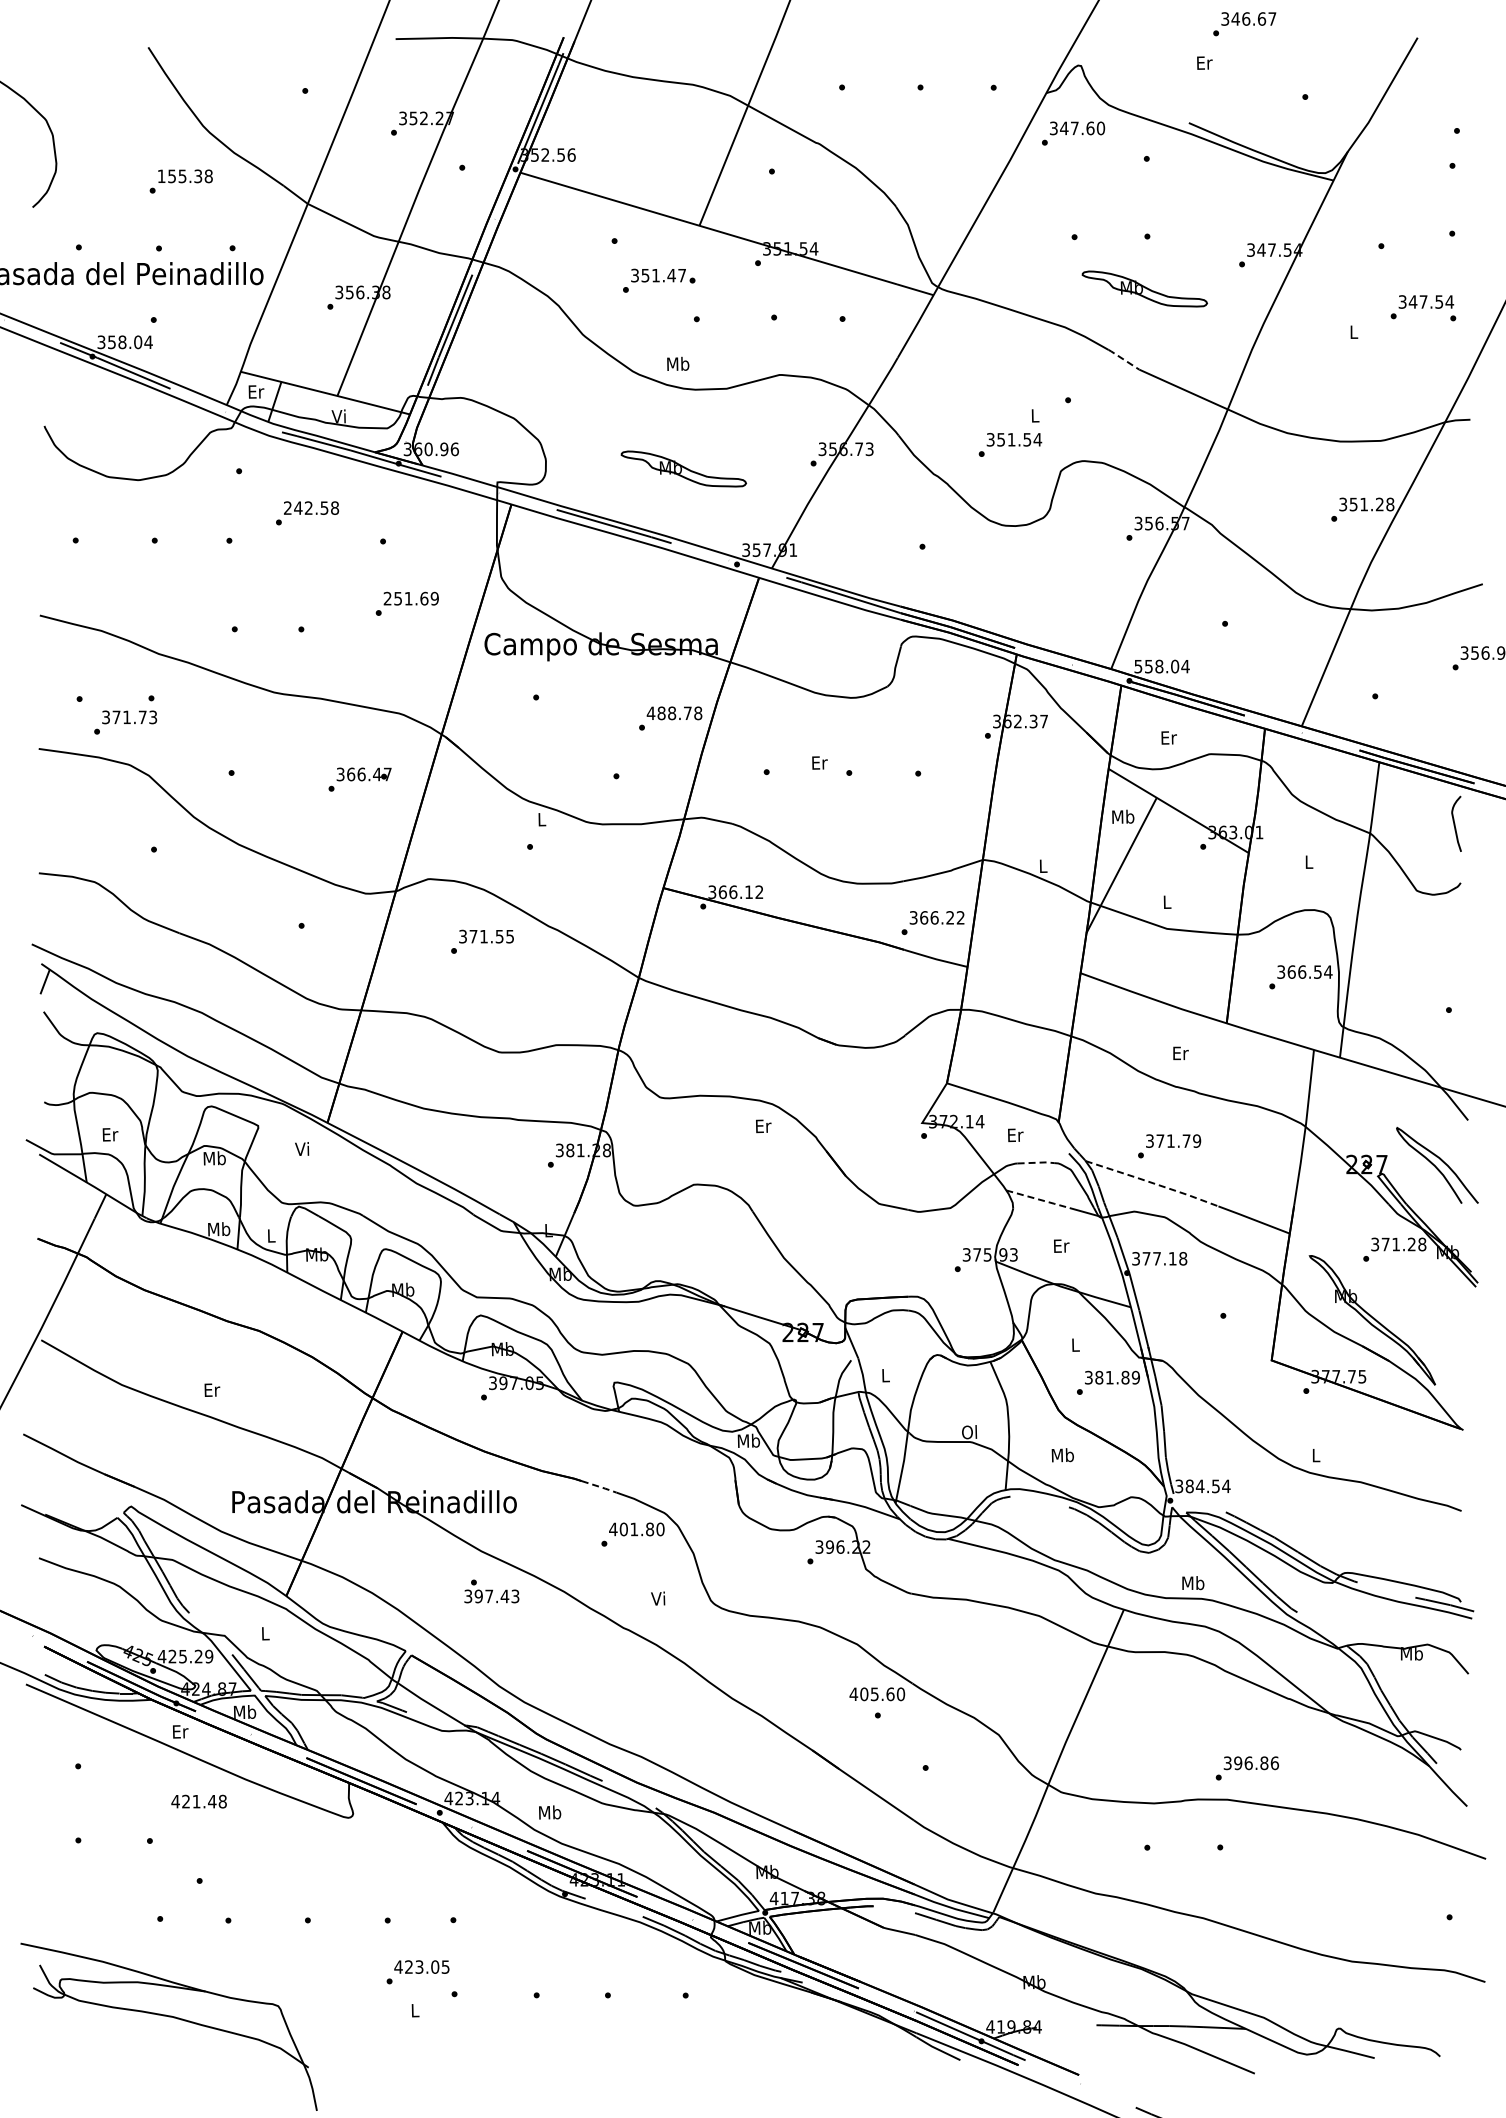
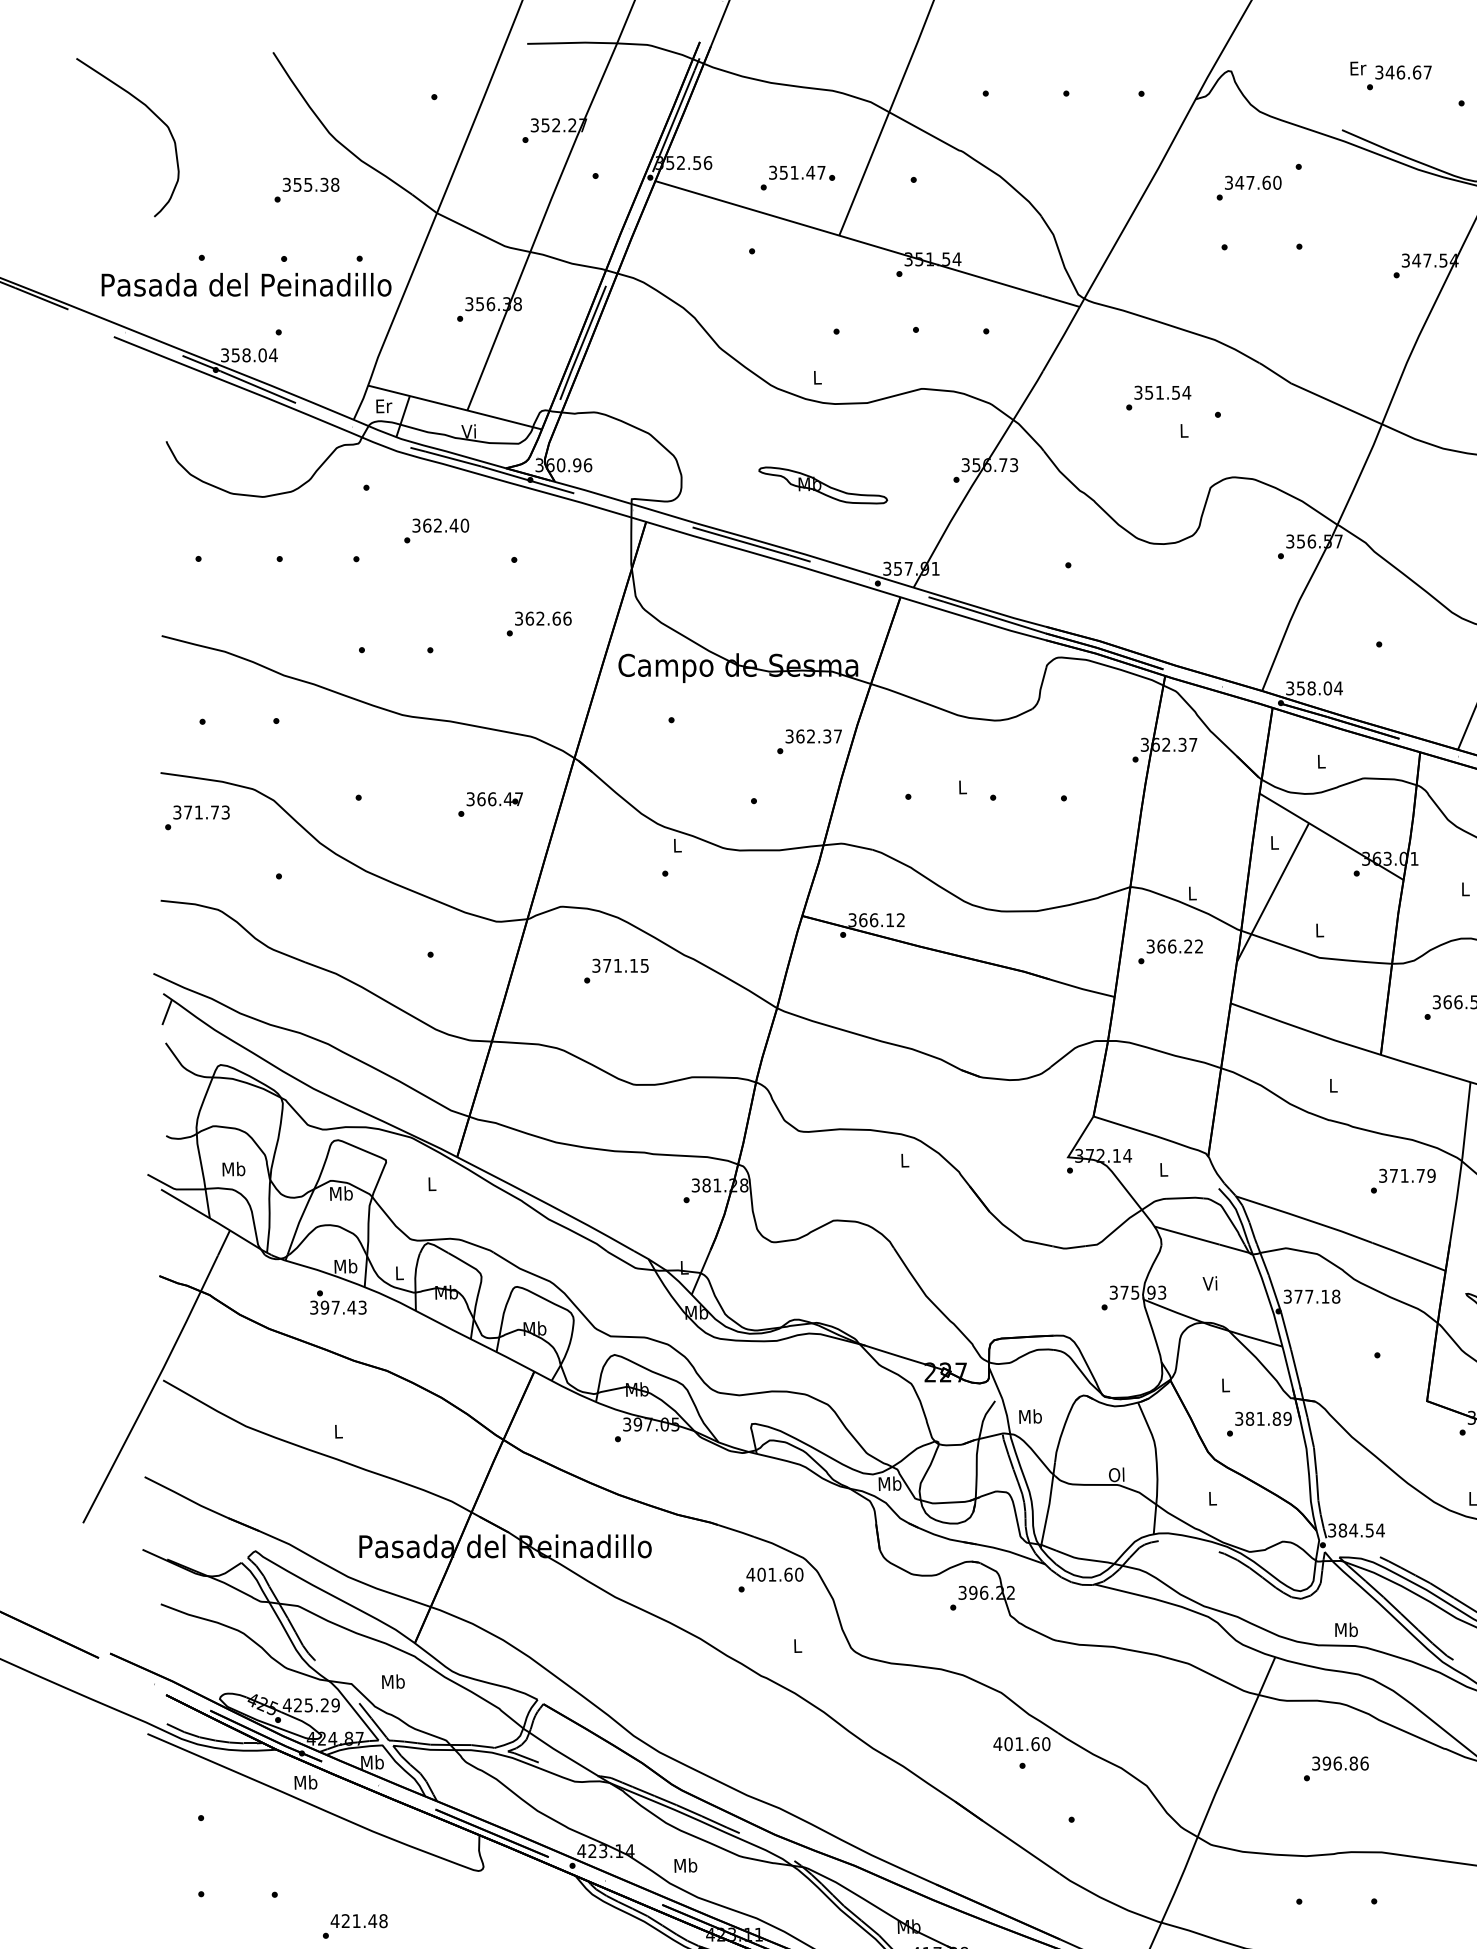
text: (1244, 24) -> (1399, 78), moved
text: (1073, 133) -> (1249, 188), moved
text: (161, 176) -> (286, 185), 155.38 -> 355.38
text: (659, 280) -> (798, 177), moved
part: (1144, 288) -> (1296, 300), removed
line: (1124, 359) -> (1275, 372), dashed -> solid
text: (678, 363) -> (817, 377), Mb -> L
text: (1010, 444) -> (1158, 397), moved
text: (311, 507) -> (440, 525), 242.58 -> 362.40
text: (410, 598) -> (542, 618), 251.69 -> 362.66
text: (1138, 665) -> (1290, 687), 558.04 -> 358.04
text: (674, 713) -> (813, 736), 488.78 -> 362.37
text: (125, 722) -> (197, 817), moved
text: (1168, 737) -> (1321, 761), Er -> L
text: (819, 762) -> (962, 786), Er -> L
text: (1123, 816) -> (1274, 842), Mb -> L
text: (932, 922) -> (1170, 951), moved
text: (499, 936) -> (633, 965), 371.55 -> 371.15
text: (1180, 1053) -> (1333, 1085), Er -> L
text: (763, 1126) -> (905, 1160), Er -> L
text: (110, 1134) -> (234, 1169), Er -> Mb
text: (1015, 1135) -> (1163, 1170), Er -> L
text: (1169, 1146) -> (1403, 1181), moved
text: (302, 1148) -> (431, 1183), Vi -> L
line: (1037, 1162) -> (1186, 1197), dashed -> solid
line: (1152, 1183) -> (1304, 1219), dashed -> solid
line: (1038, 1199) -> (1187, 1235), dashed -> solid
text: (1061, 1245) -> (1211, 1283), Er -> Vi
text: (885, 1375) -> (1030, 1416), L -> Mb
text: (212, 1389) -> (339, 1430), Er -> L
text: (1062, 1455) -> (1212, 1498), Mb -> L
line: (599, 1486) -> (736, 1530), dashed -> solid
text: (650, 1529) -> (788, 1574), 401.80 -> 401.60
text: (491, 1591) -> (338, 1302), moved
text: (658, 1598) -> (797, 1645), Vi -> L
text: (265, 1633) -> (393, 1681), L -> Mb
text: (874, 1694) -> (1019, 1744), 405.60 -> 401.60
text: (180, 1731) -> (306, 1782), Er -> Mb
text: (1246, 1768) -> (1335, 1768), moved
text: (198, 1801) -> (358, 1920), moved

